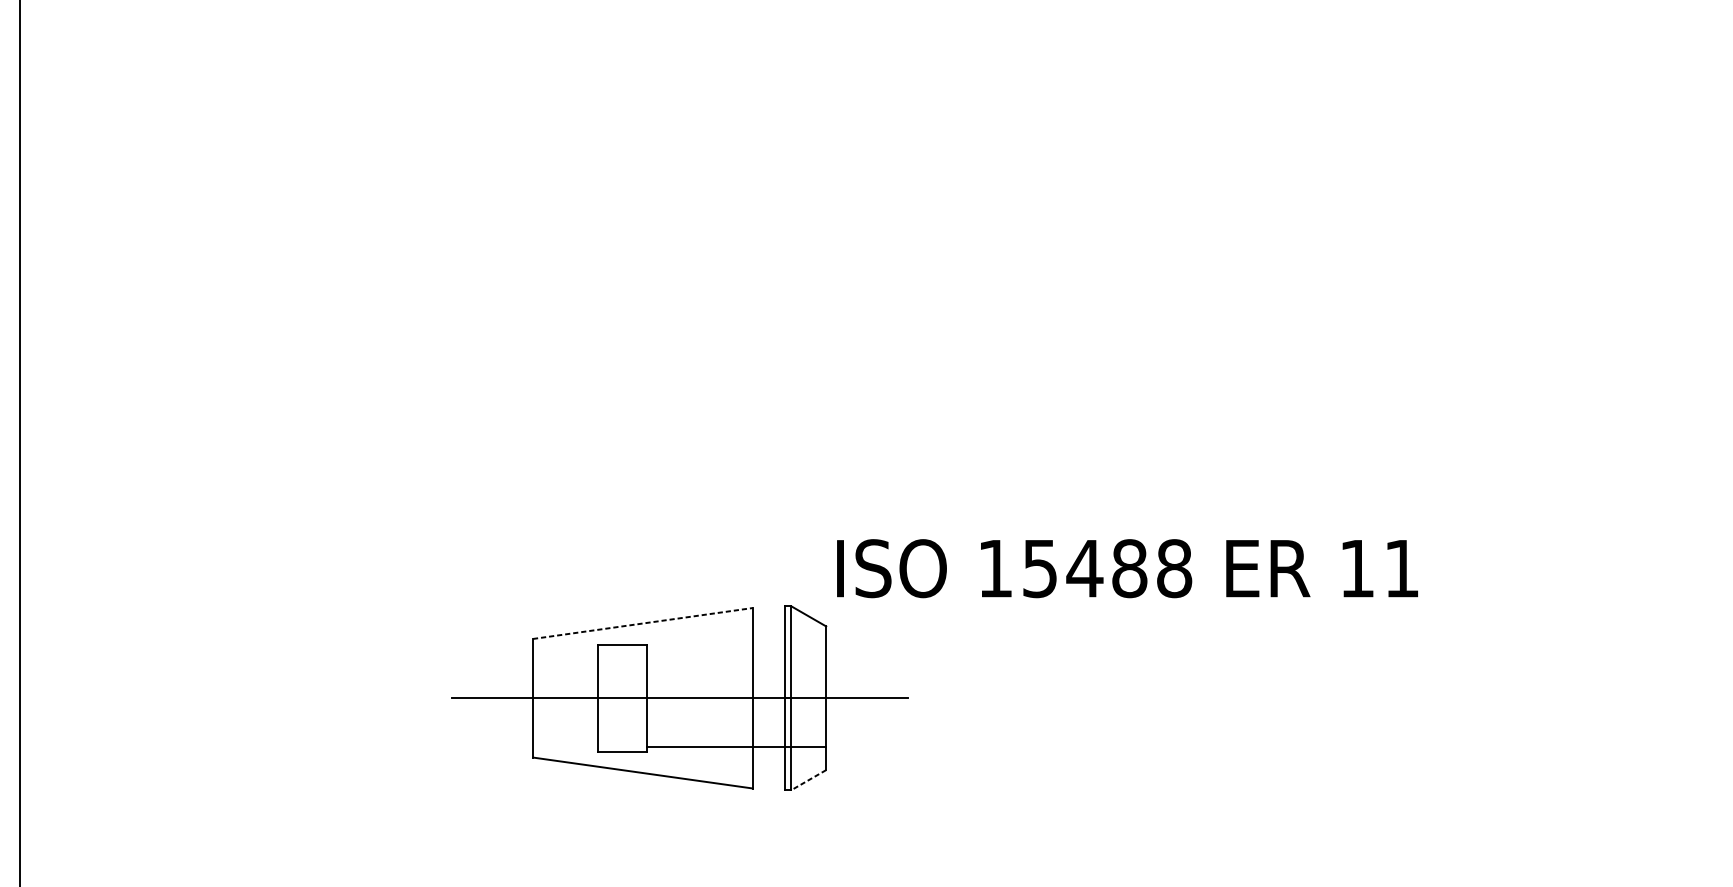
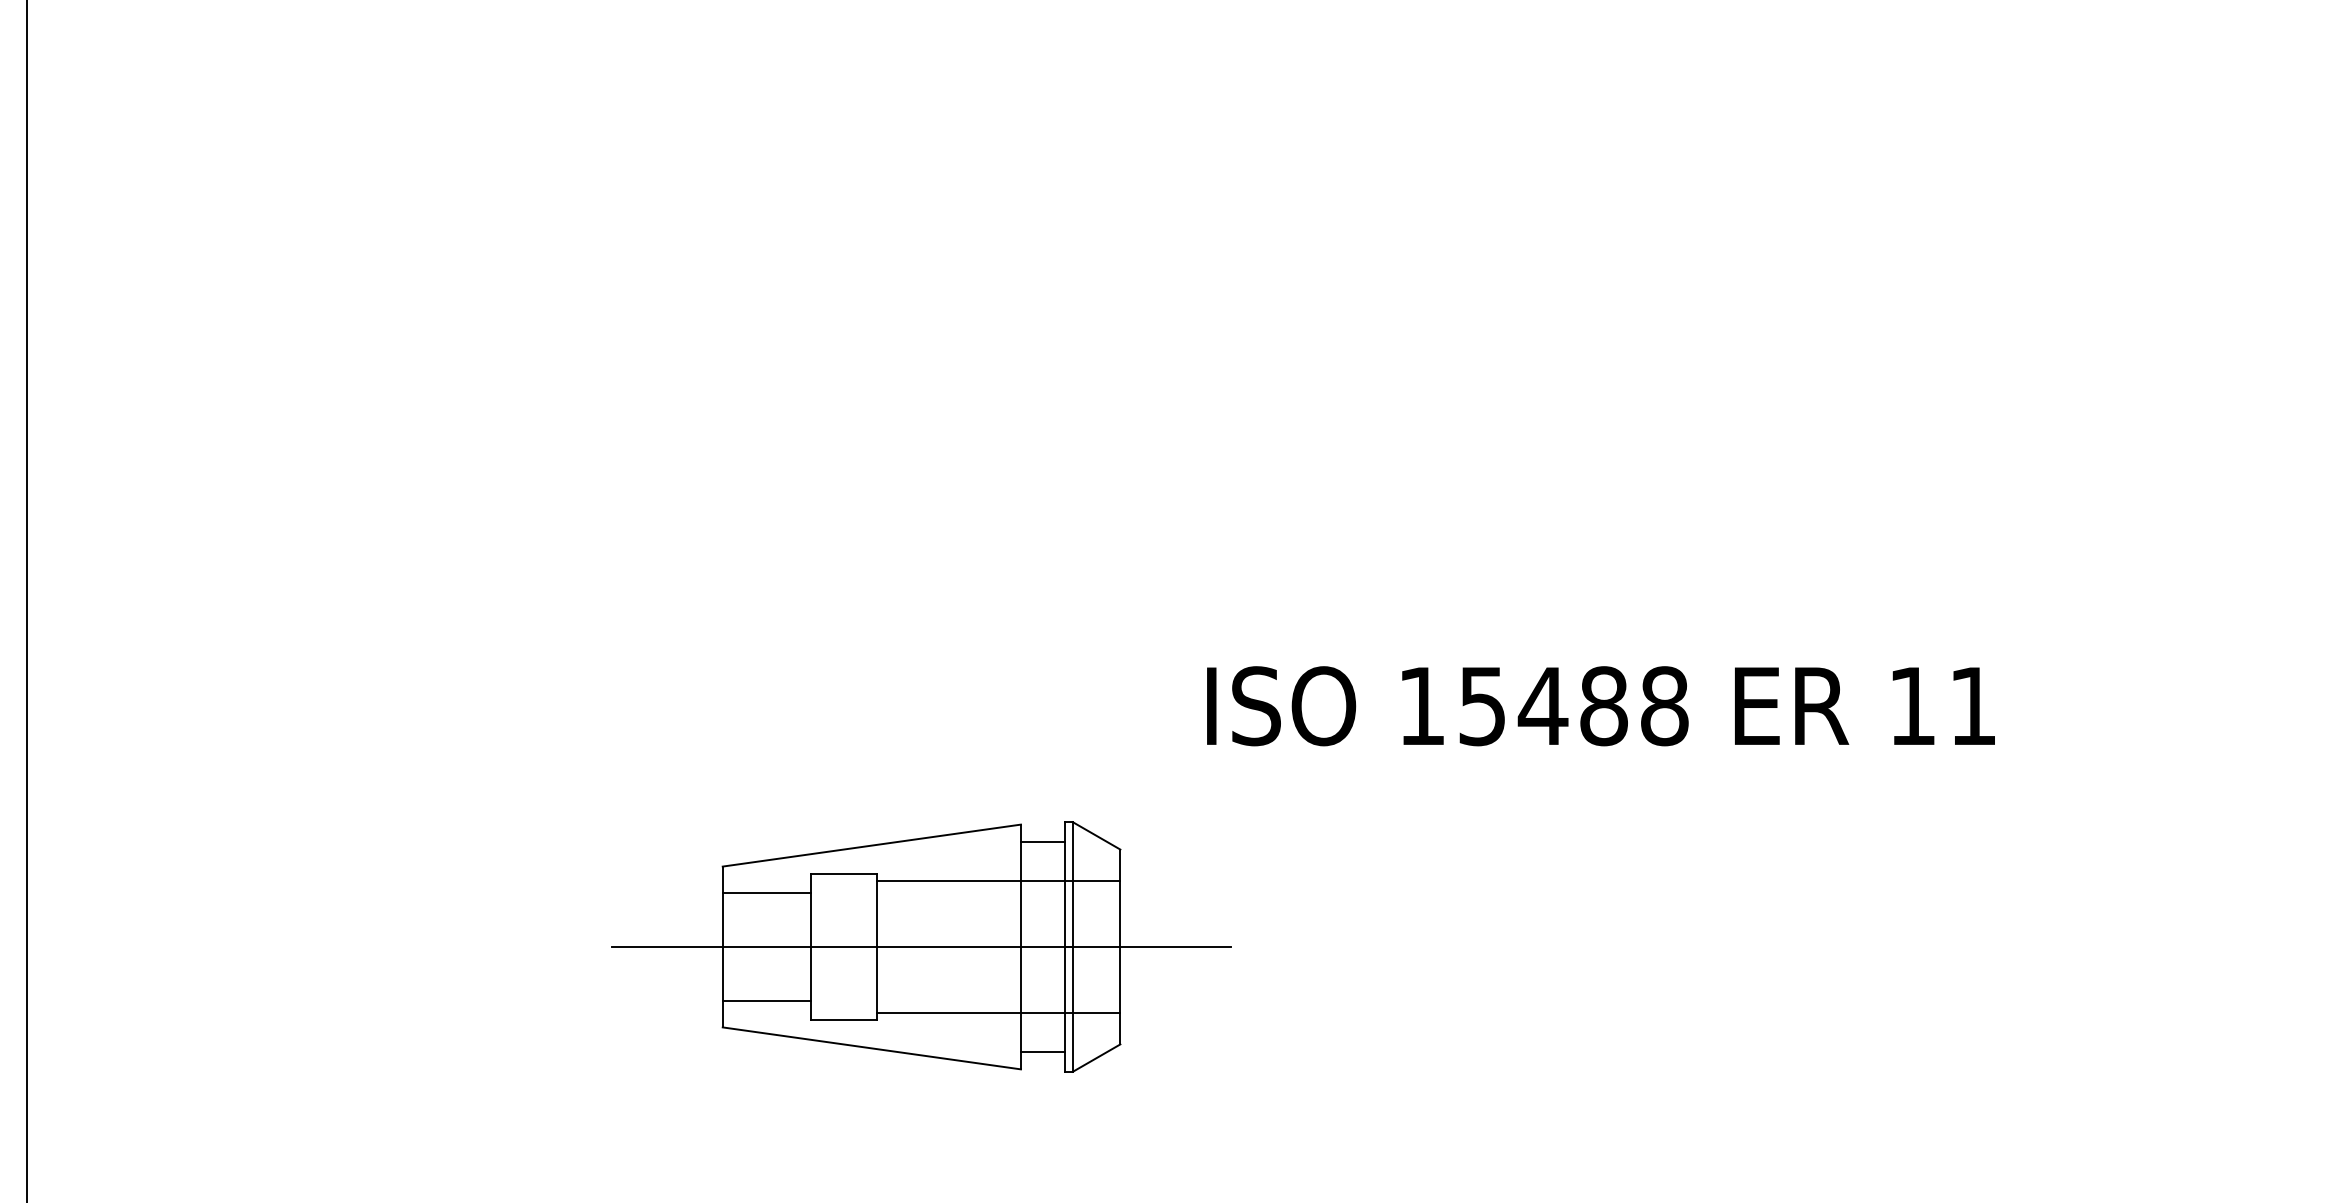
text: (1127, 568) -> (1600, 706), moved
line: (768, 621) -> (1042, 842), added
line: (642, 623) -> (871, 845), dashed -> solid
line: (736, 649) -> (998, 880), added
line: (565, 658) -> (766, 892), added
line: (565, 738) -> (766, 1001), added
line: (768, 775) -> (1042, 1051), added
line: (808, 780) -> (1096, 1058), dashed -> solid

